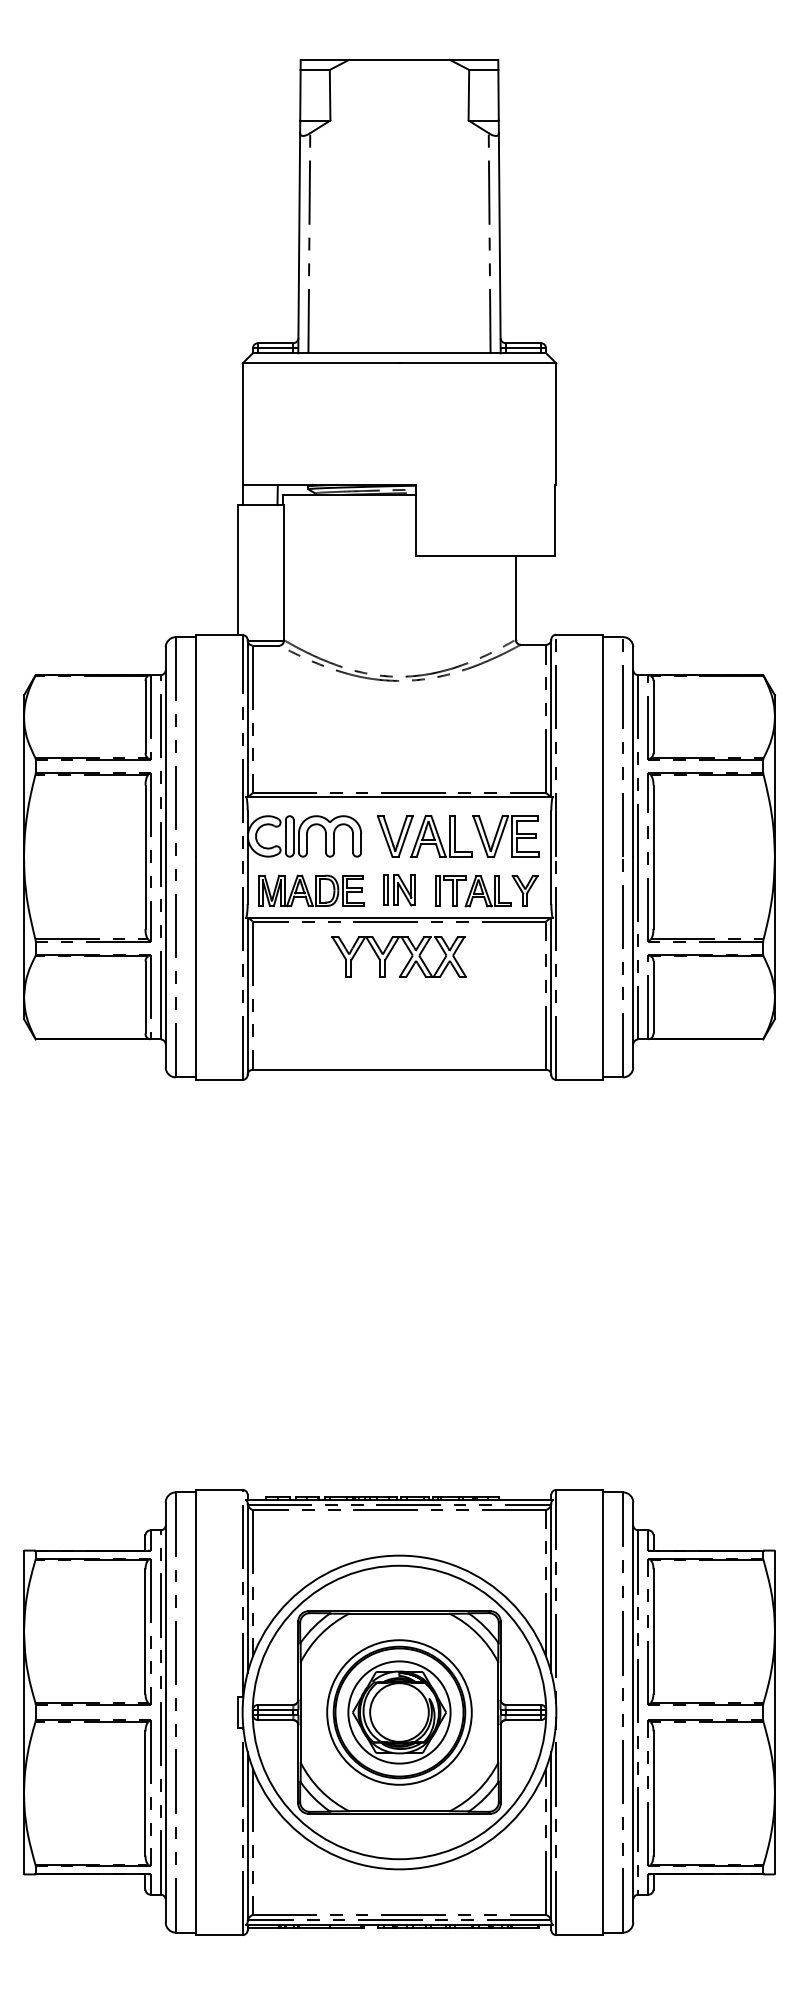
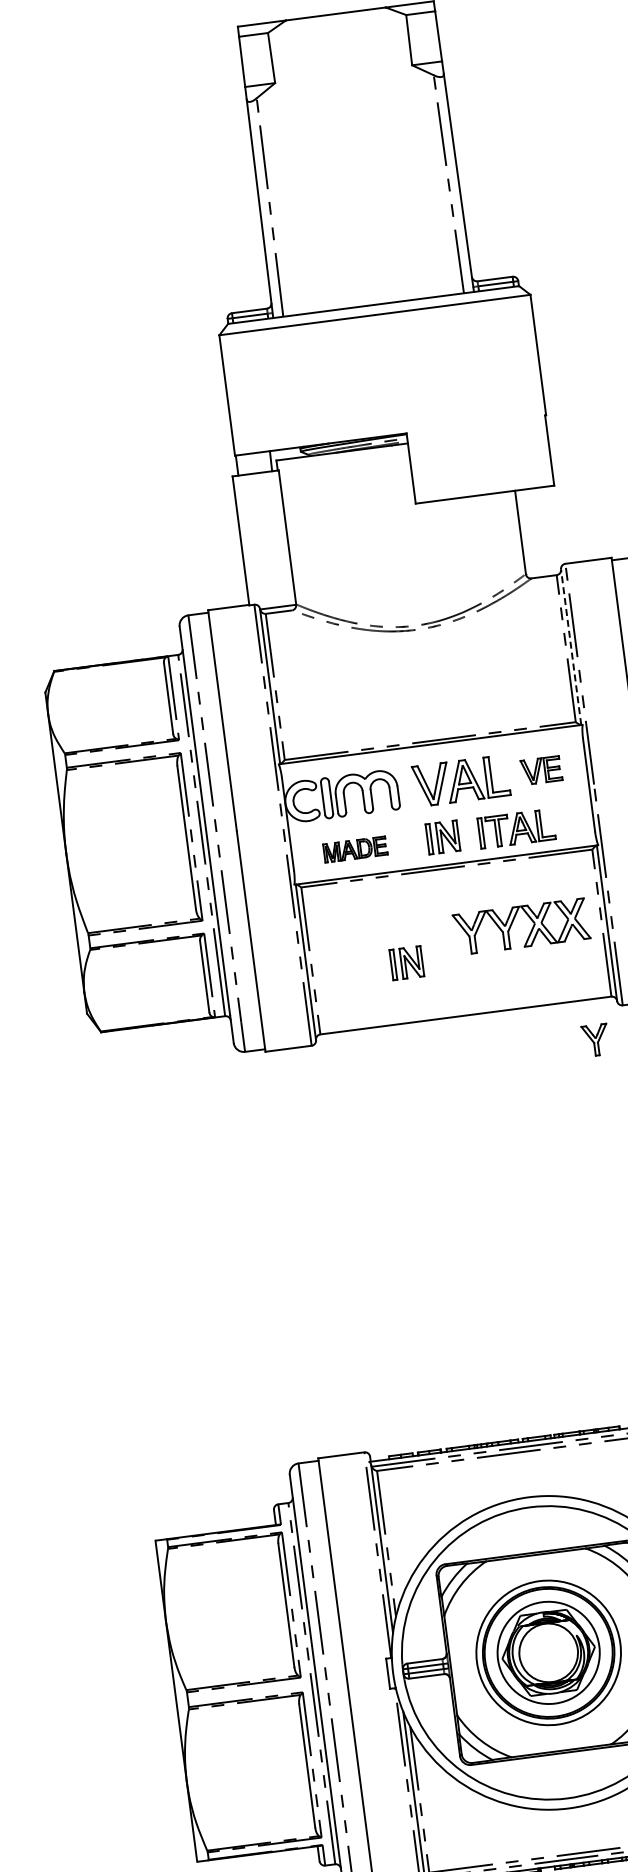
line: (551, 717) -> (571, 646), solid -> dashed
part: (505, 836) -> (540, 770), size x0.6
part: (311, 890) -> (355, 849), size x0.6
part: (524, 890) -> (595, 1039), moved
part: (390, 953) -> (512, 924), moved
part: (347, 1010) -> (406, 963), added

